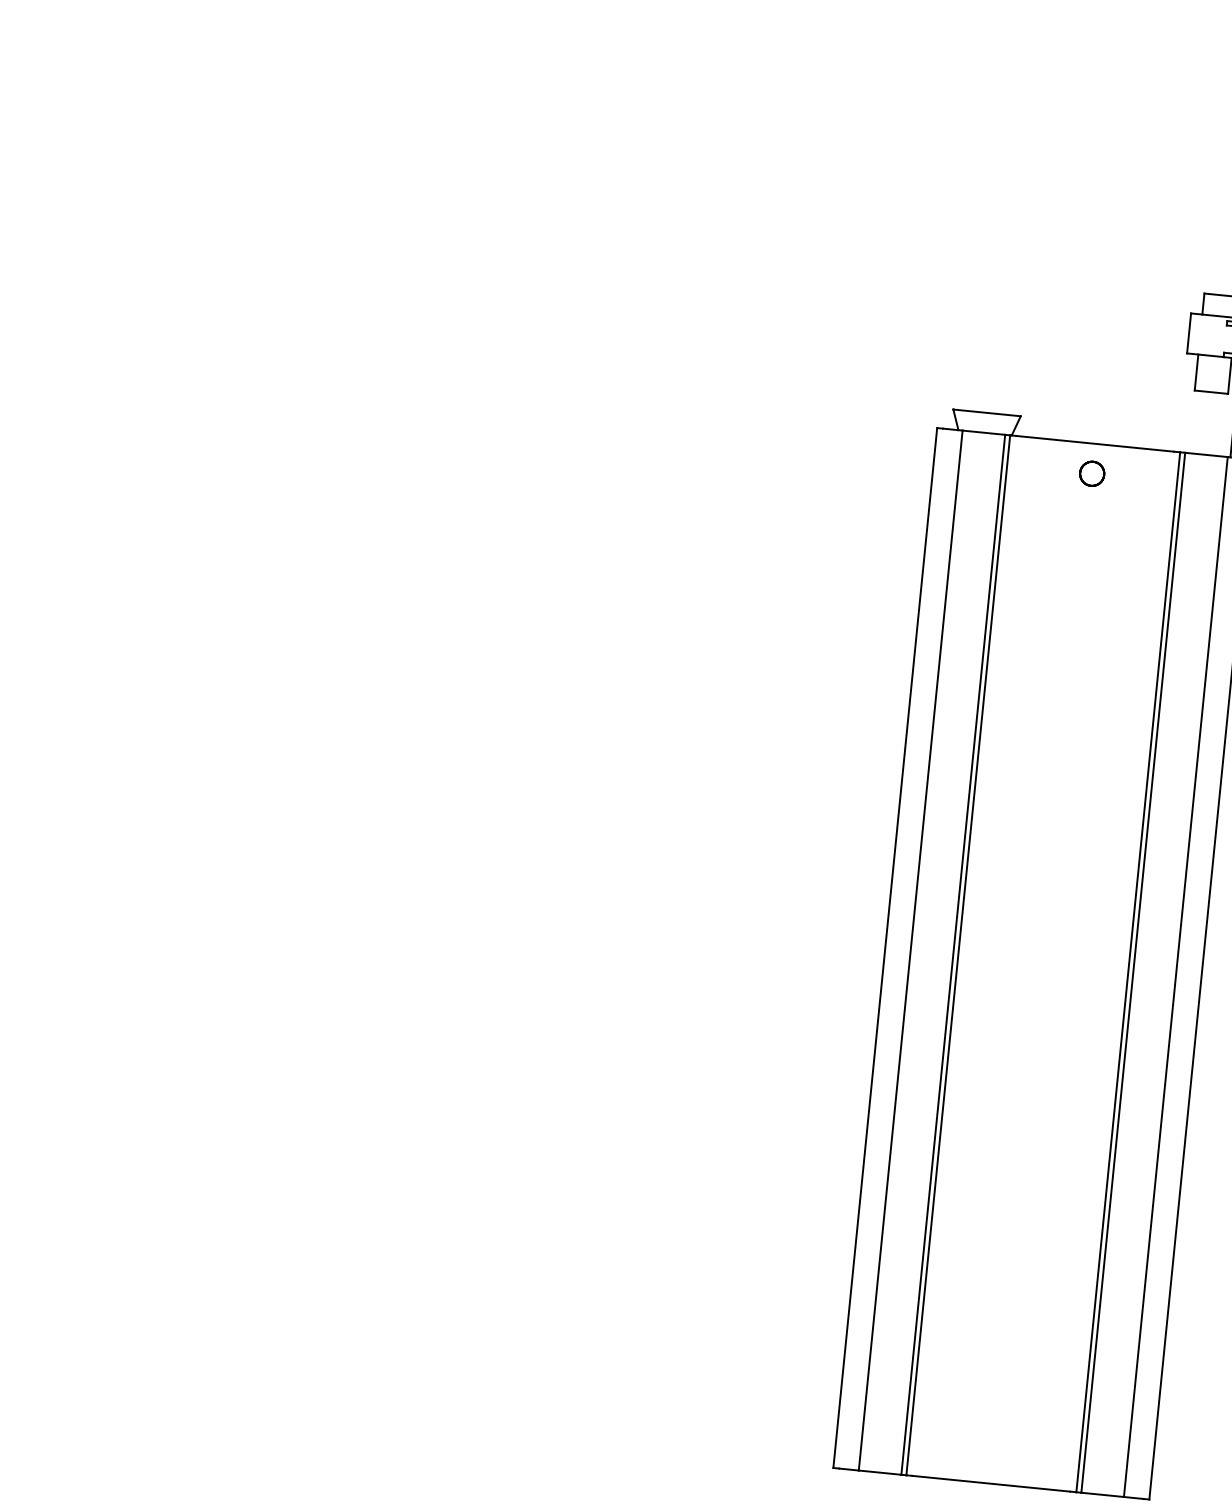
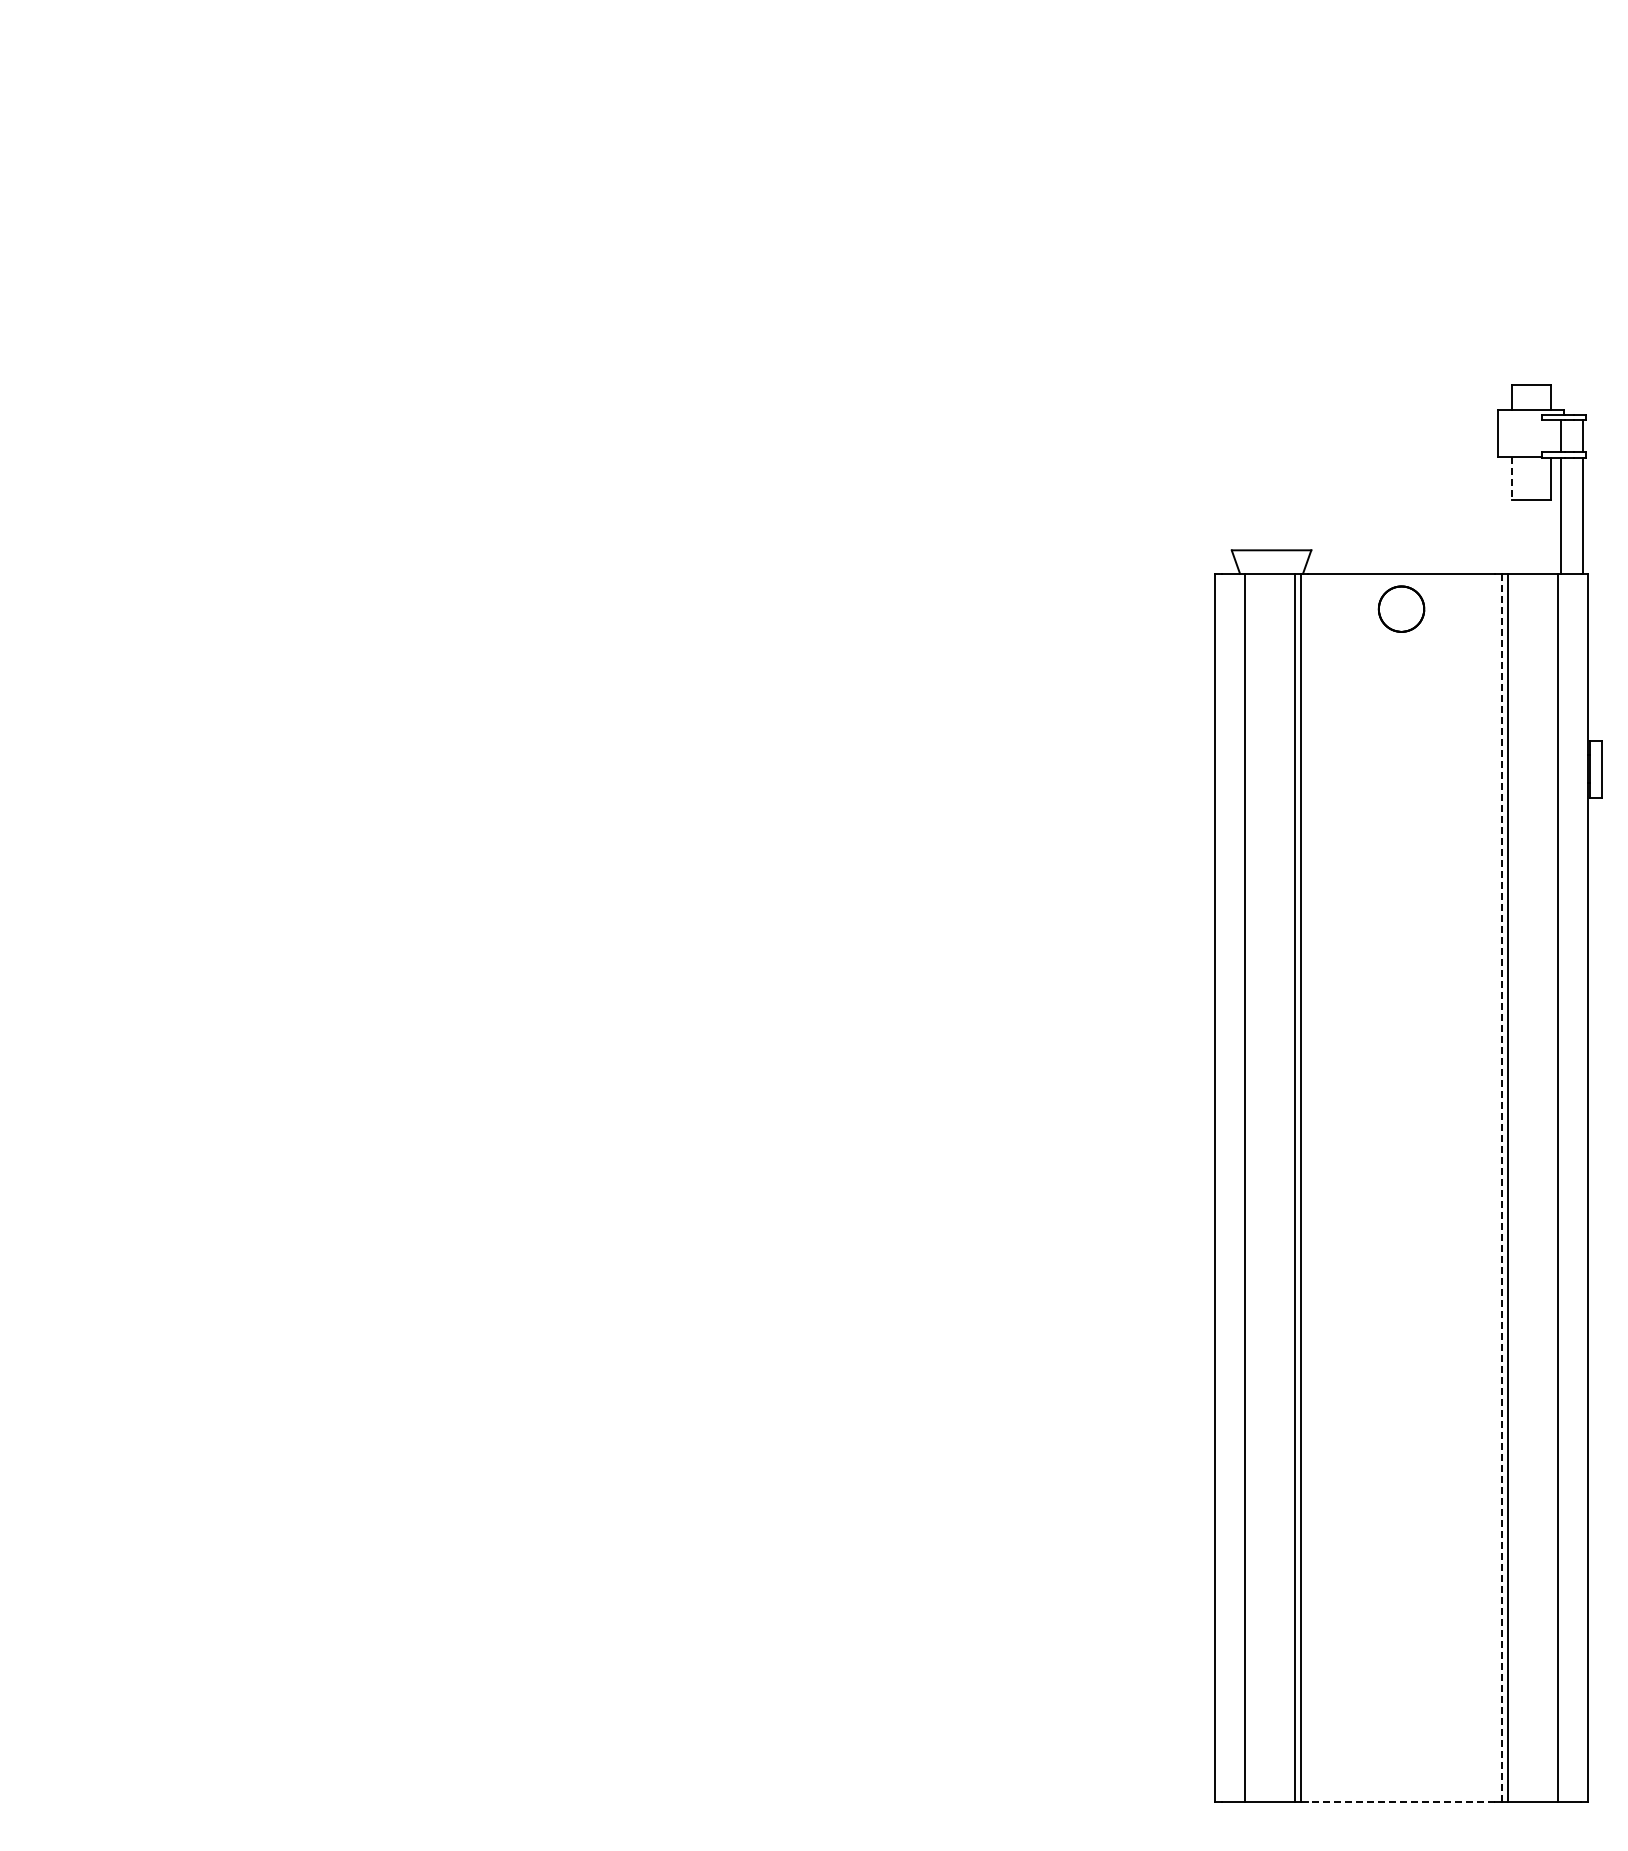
line: (1196, 373) -> (1511, 479), solid -> dashed
part: (1092, 474) -> (1401, 609), size x1.6
line: (1127, 972) -> (1501, 1188), solid -> dashed
line: (991, 1483) -> (1401, 1801), solid -> dashed

